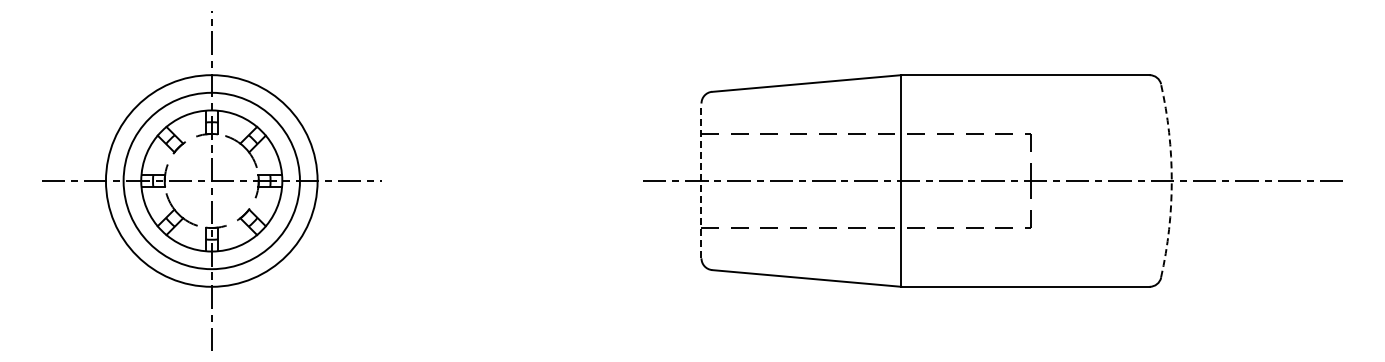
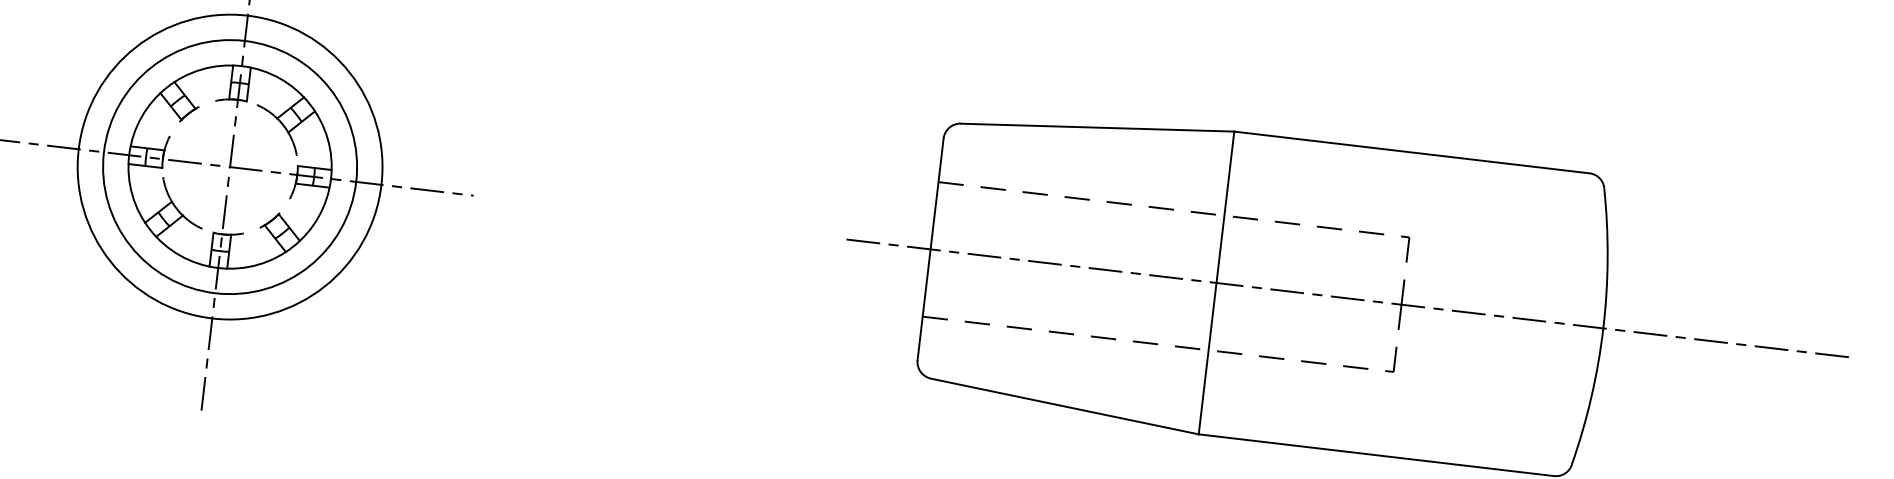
line: (701, 180) -> (930, 248), dashed -> solid
arc: (1171, 180) -> (1603, 327), dashed -> solid

